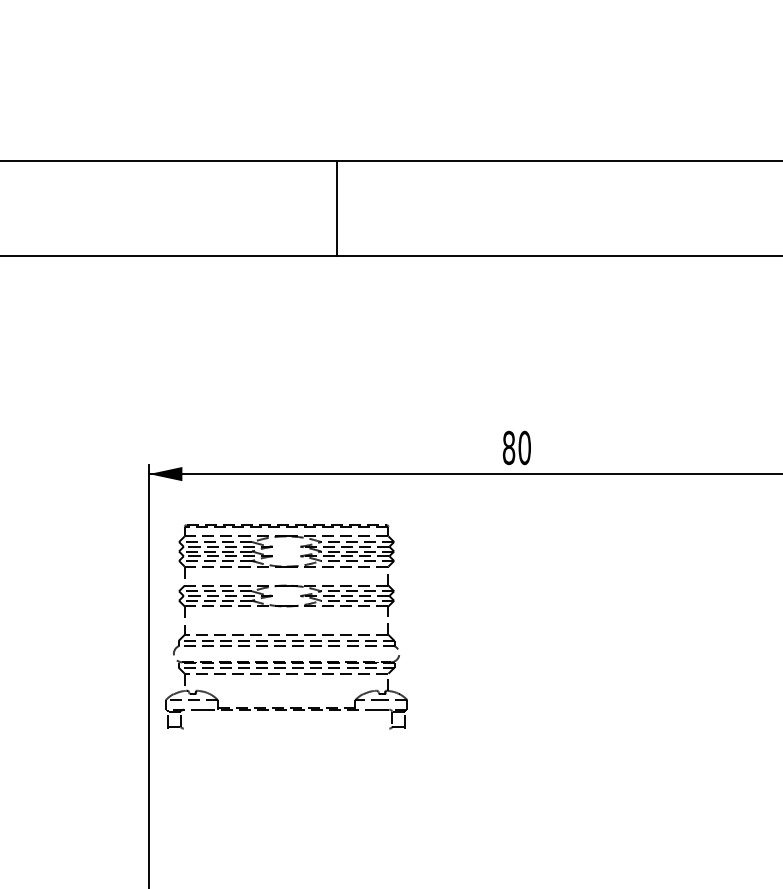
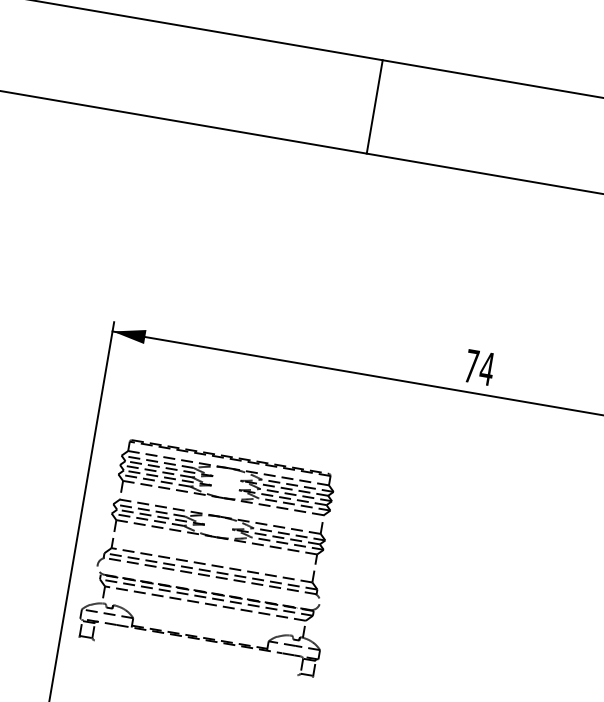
line: (336, 208) -> (374, 106), moved
text: (516, 447) -> (479, 367), 80 -> 74
part: (286, 634) -> (211, 564), moved

